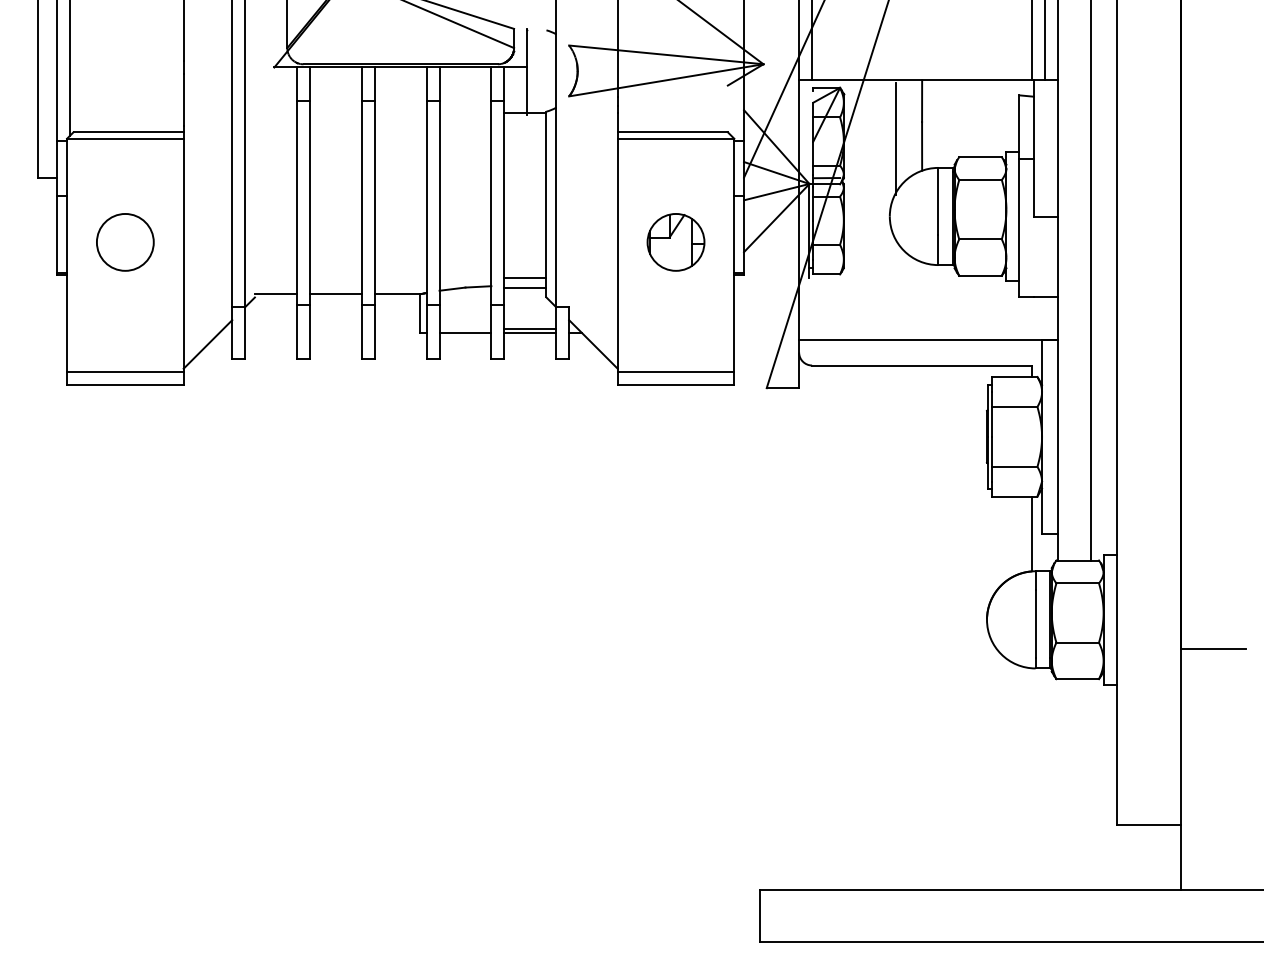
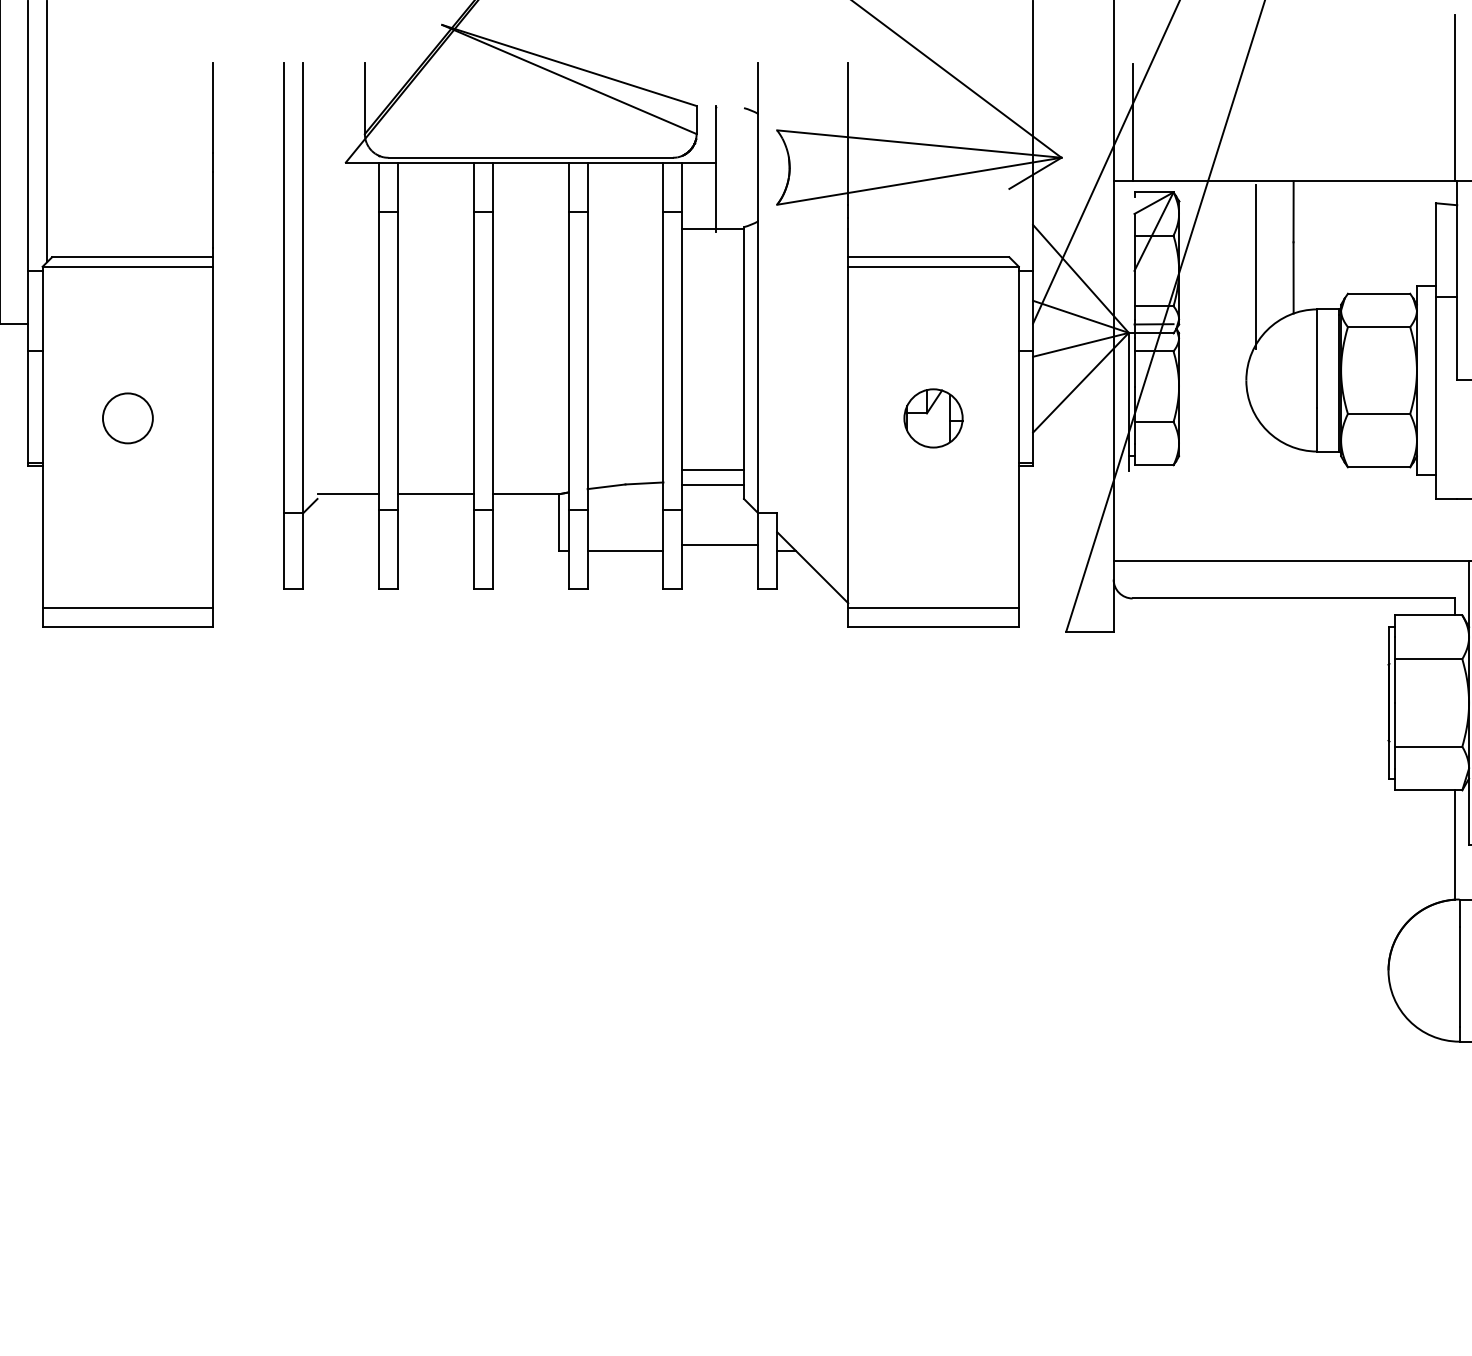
circle: (124, 241) -> (126, 417), size x0.6
part: (675, 242) -> (932, 418), size x0.7
line: (530, 333) -> (720, 551), removed
line: (207, 344) -> (248, 567), removed

